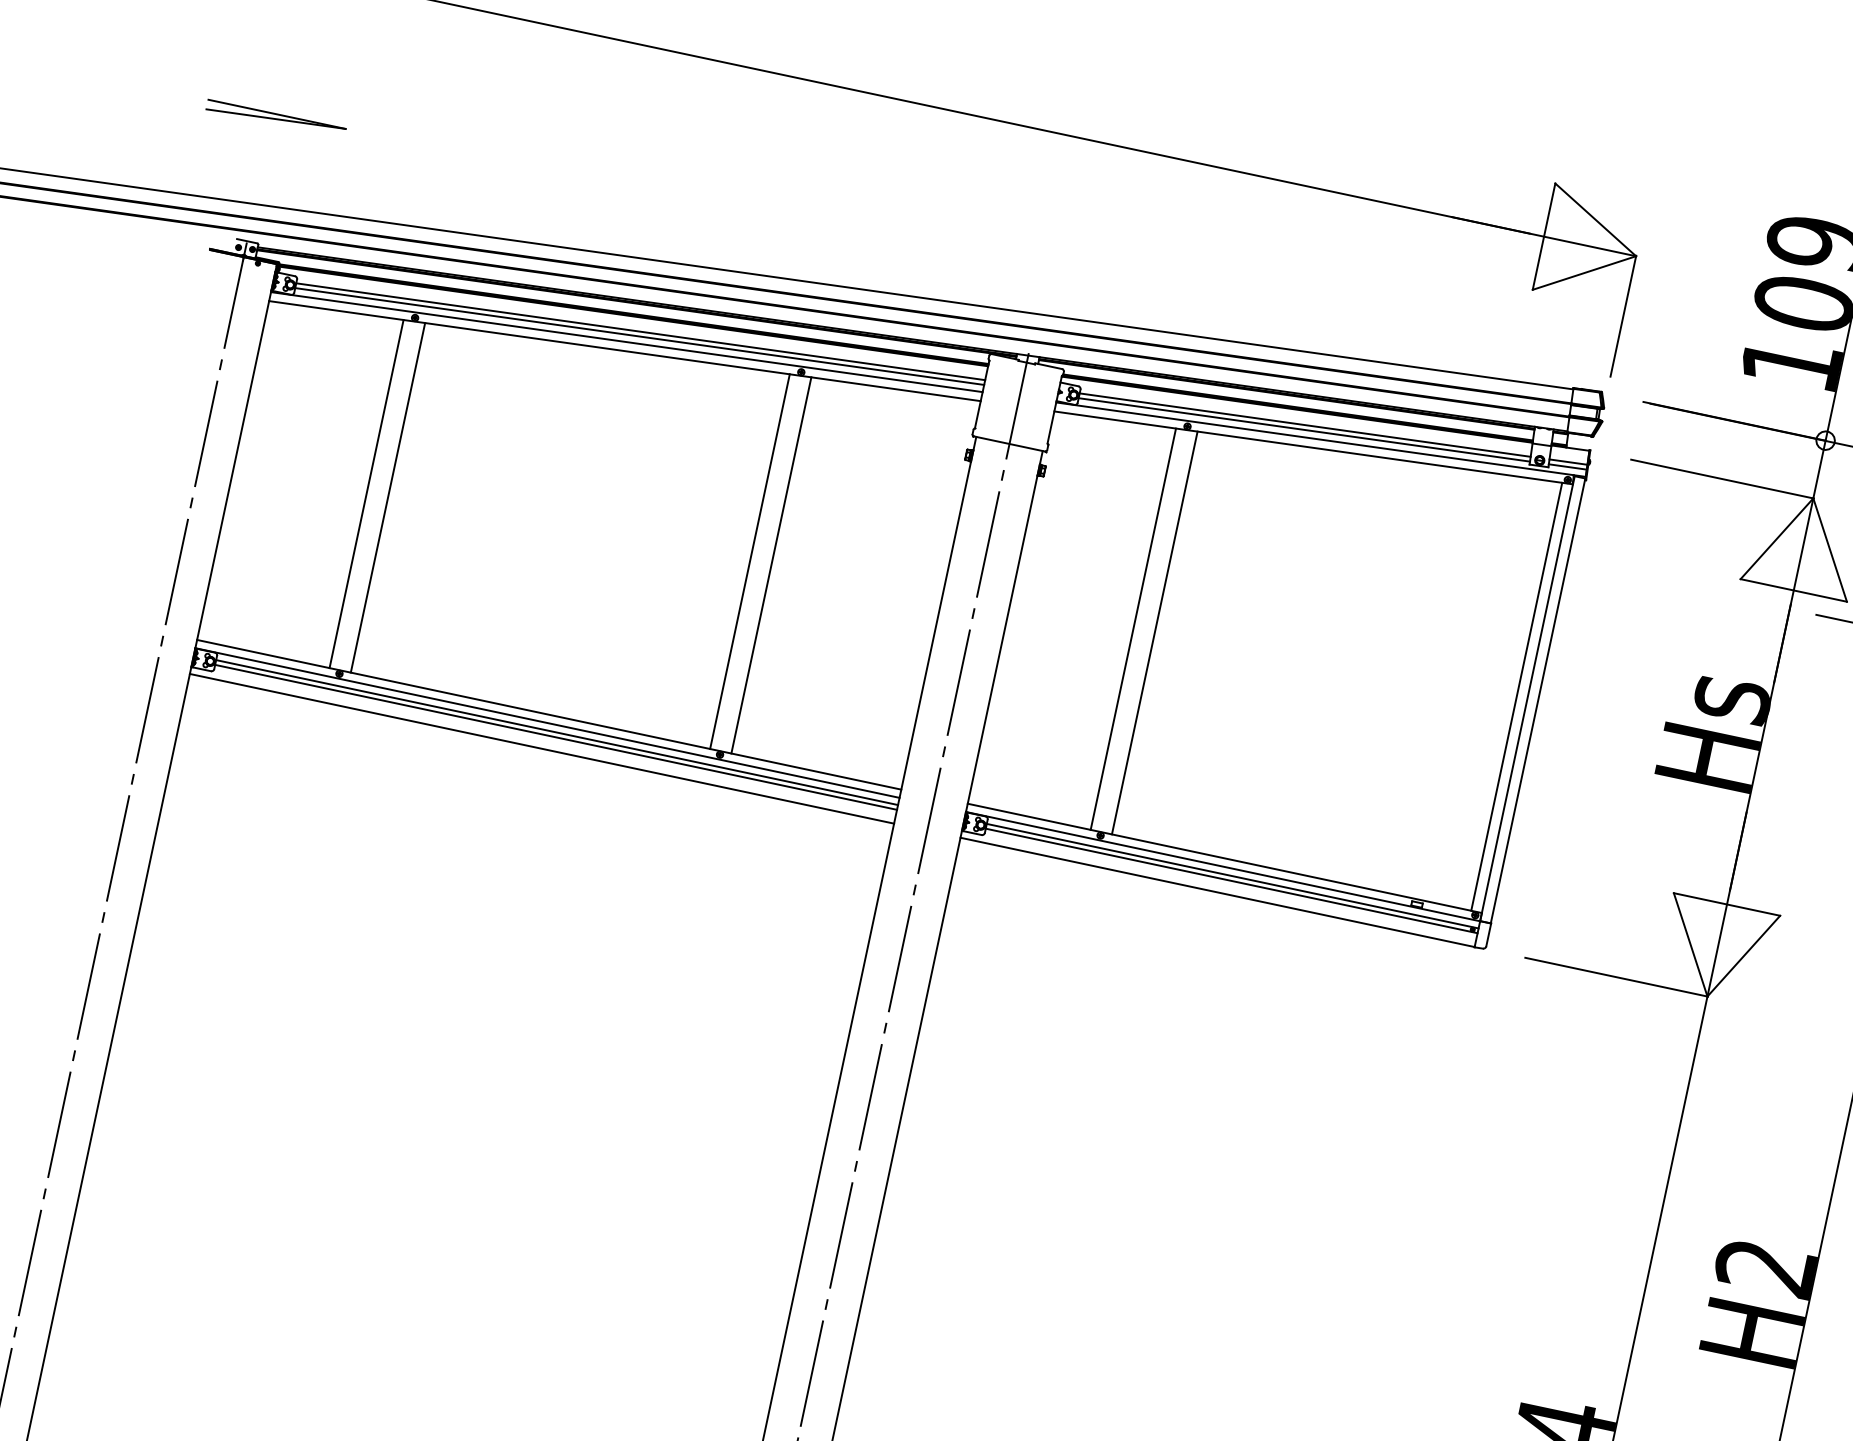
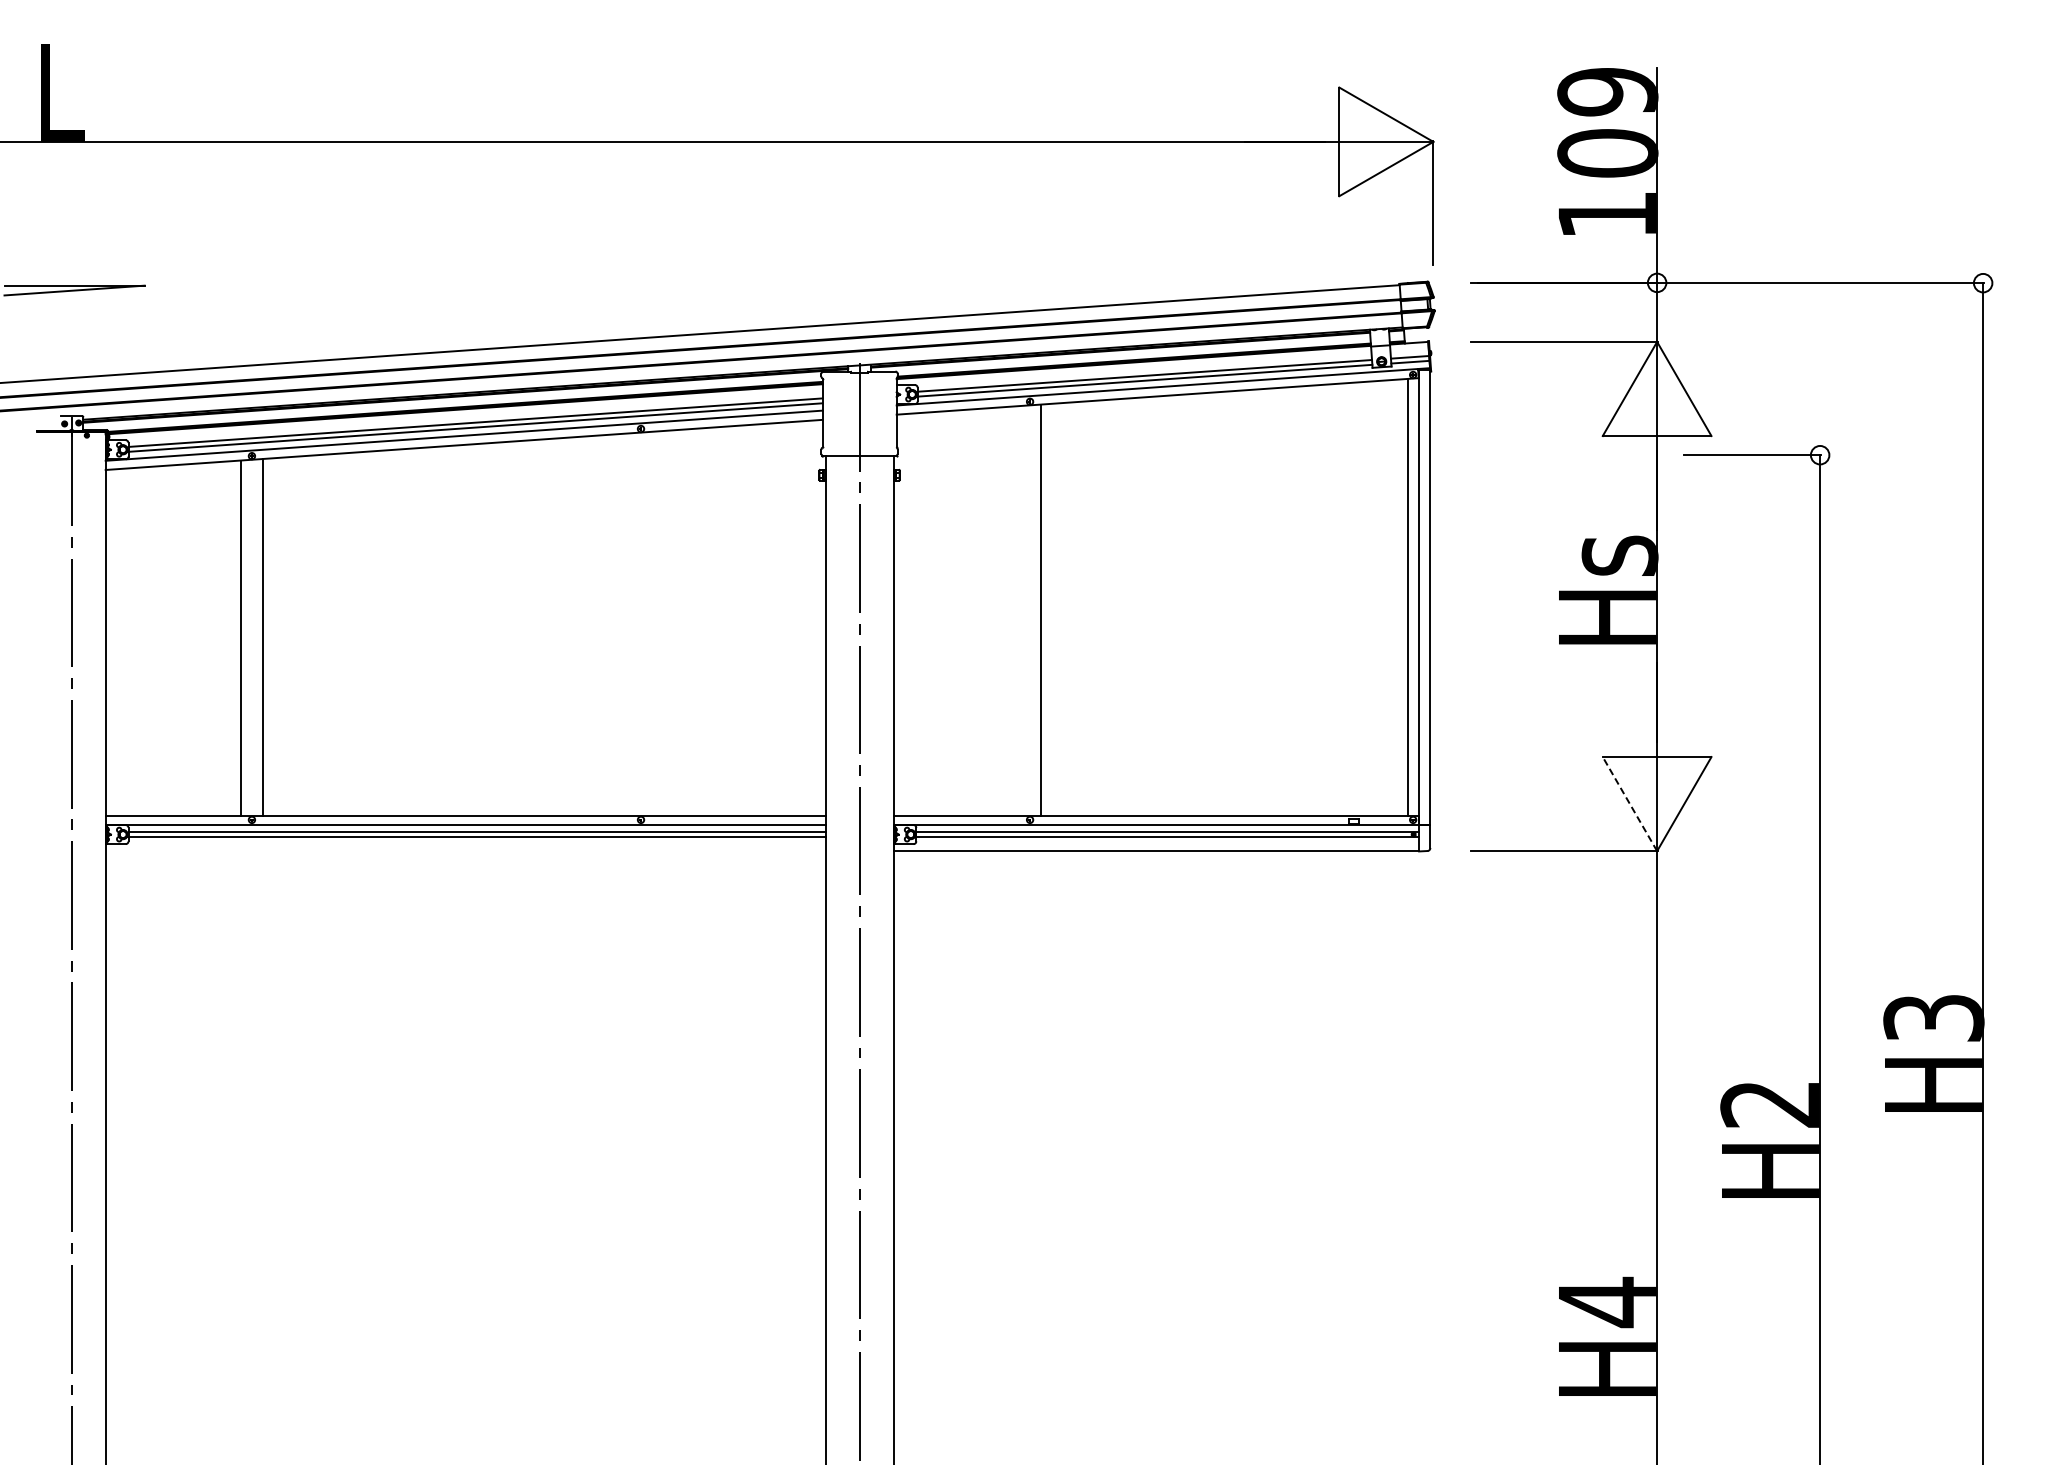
line: (750, 561) -> (630, 624), removed
line: (771, 564) -> (651, 623), removed
line: (1133, 629) -> (1019, 611), removed
line: (541, 749) -> (465, 851), removed
line: (1690, 944) -> (1629, 803), solid -> dashed

